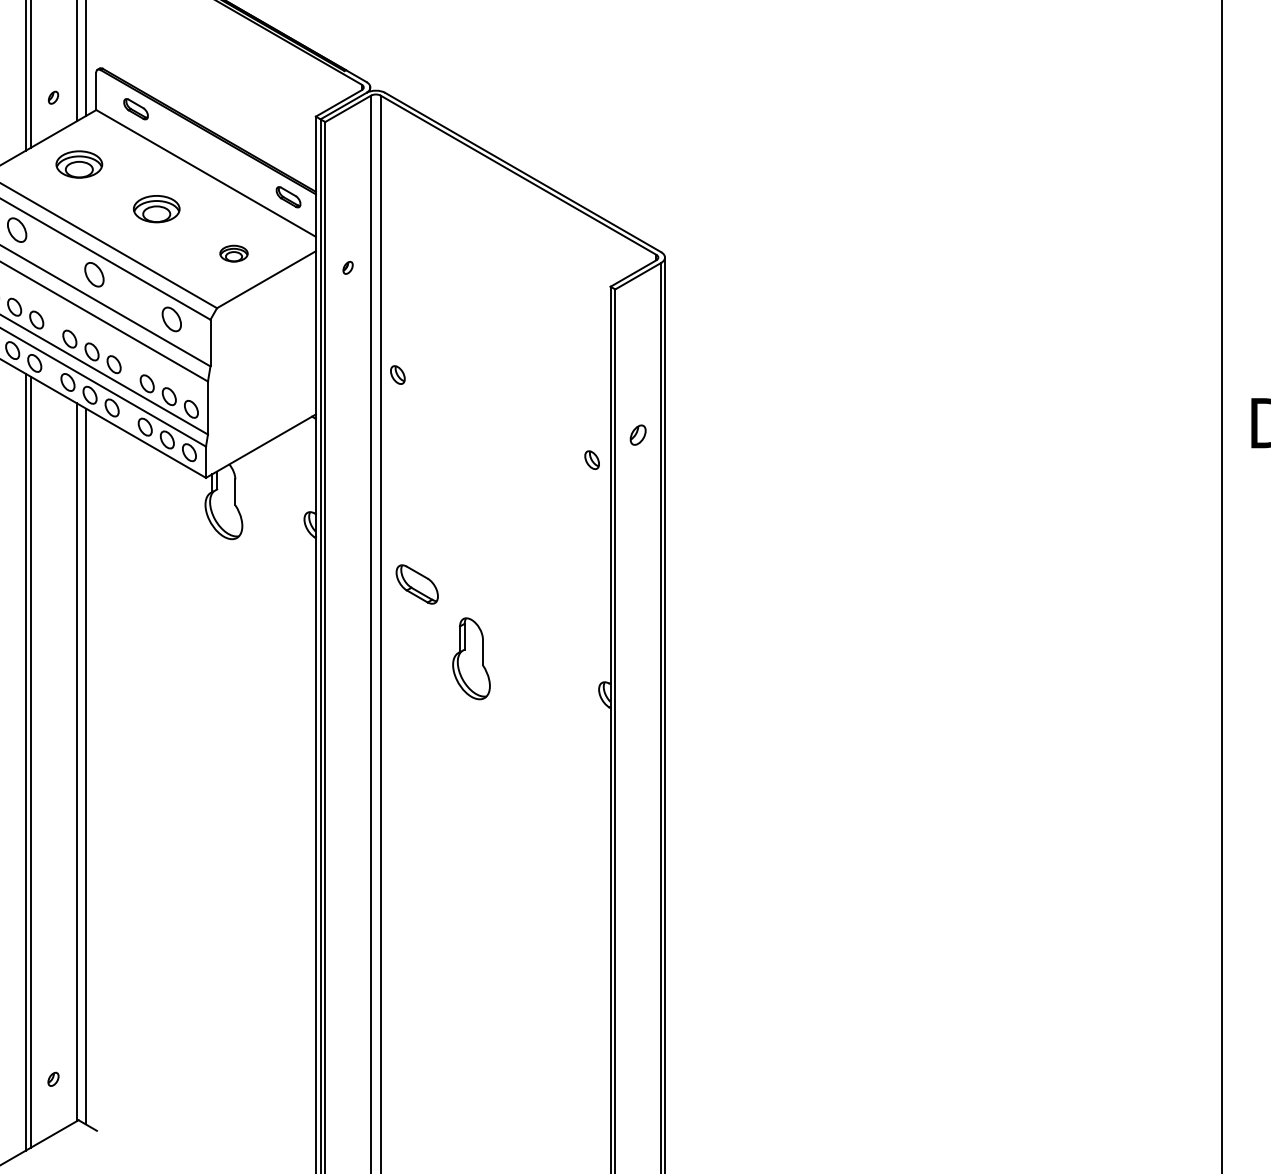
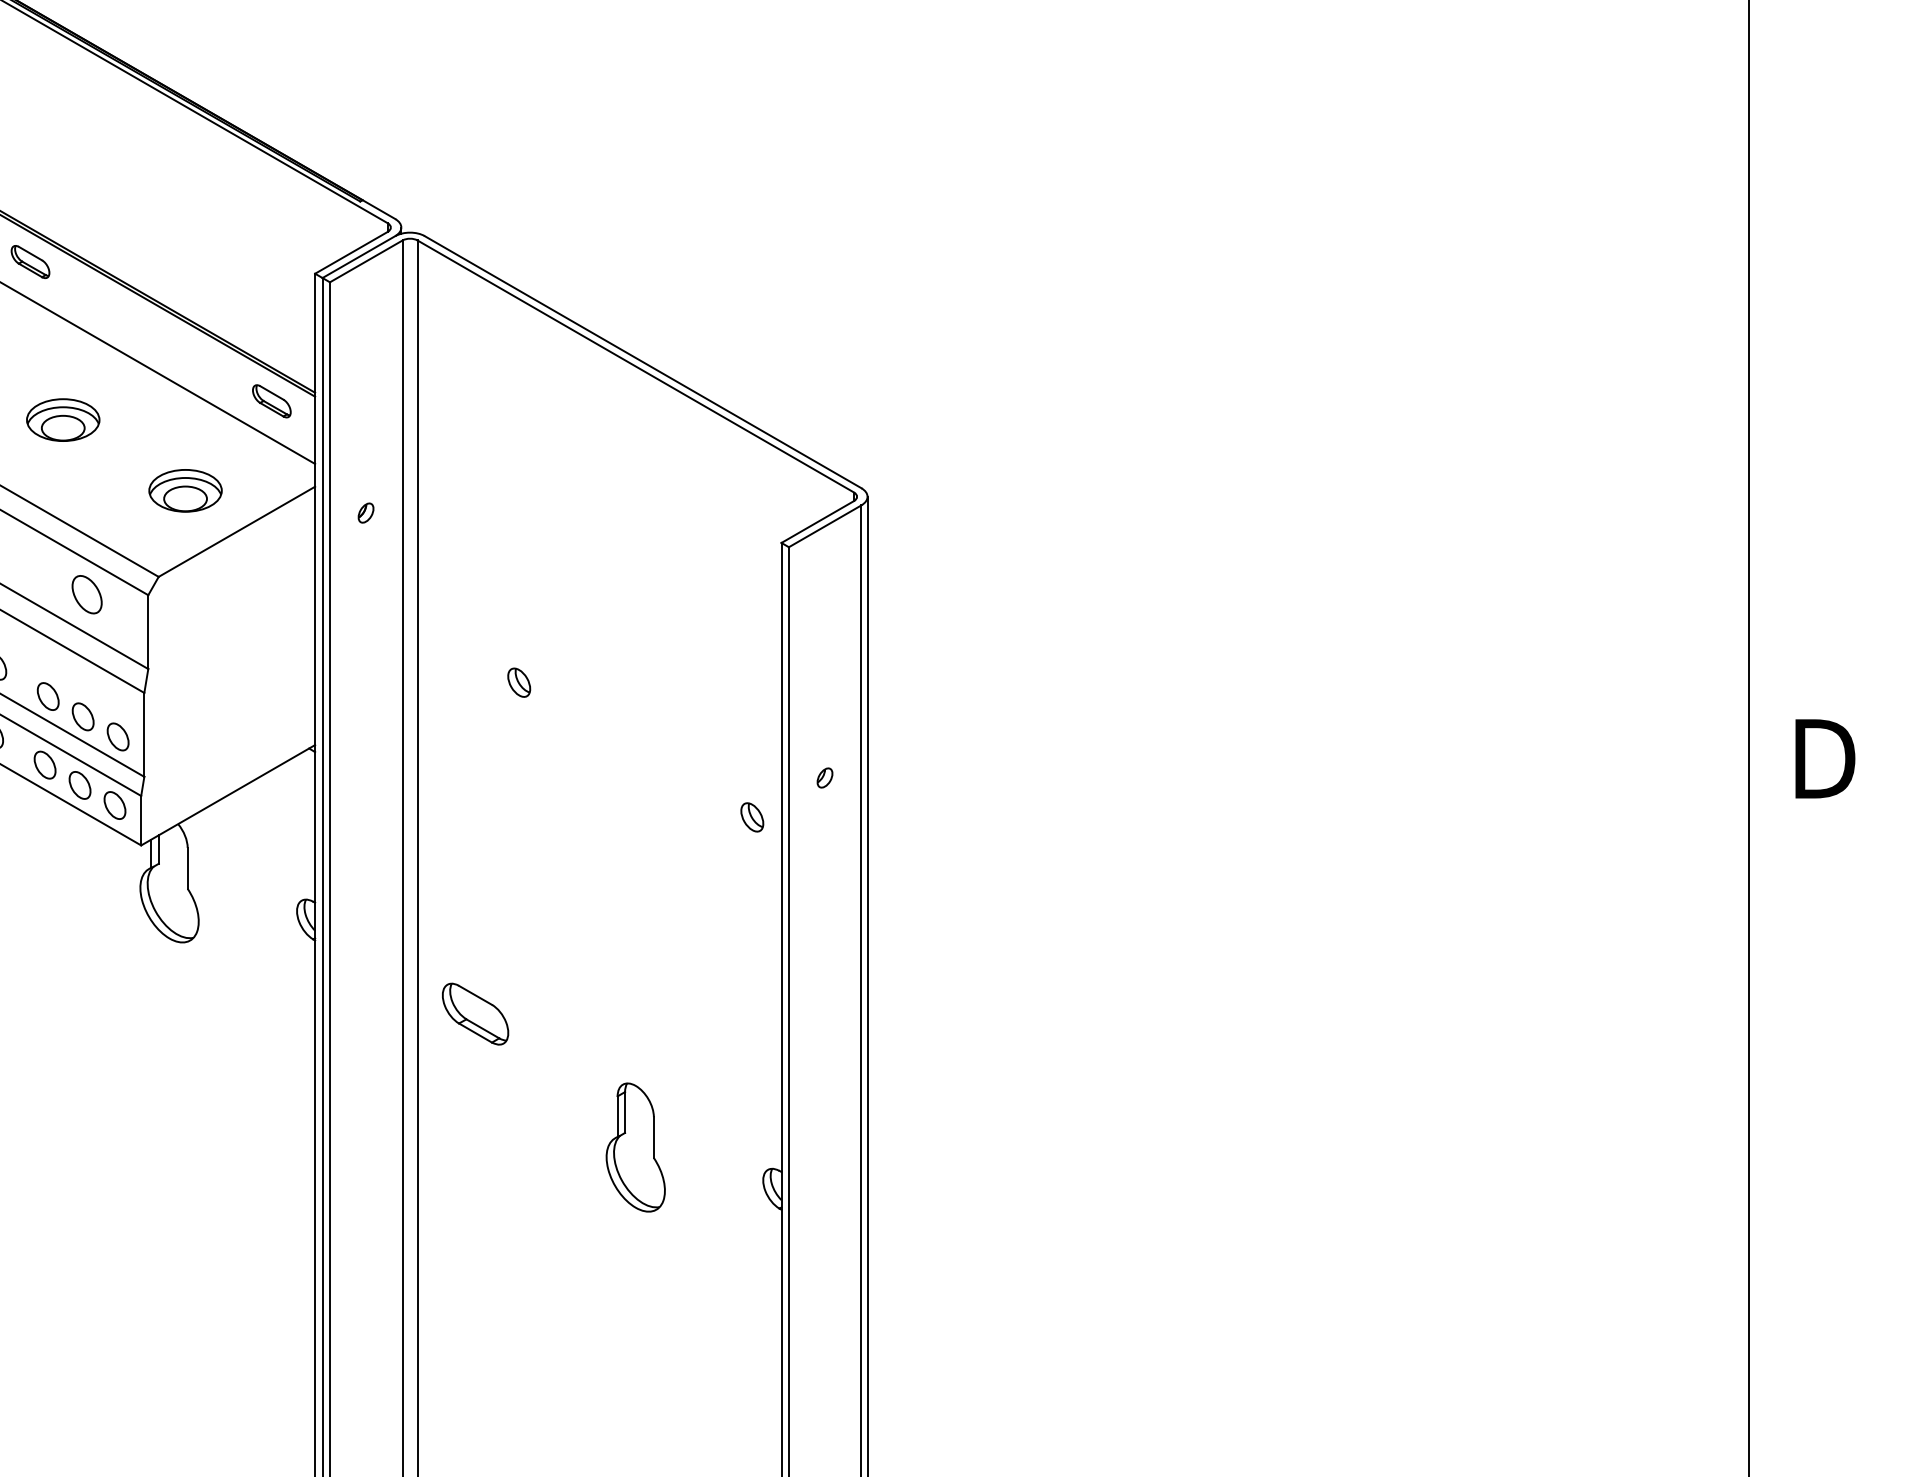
part: (233, 253) -> (184, 490), size x1.67
part: (397, 374) -> (518, 681), moved
part: (637, 435) -> (824, 778), size x0.62
part: (471, 658) -> (635, 1147), moved

